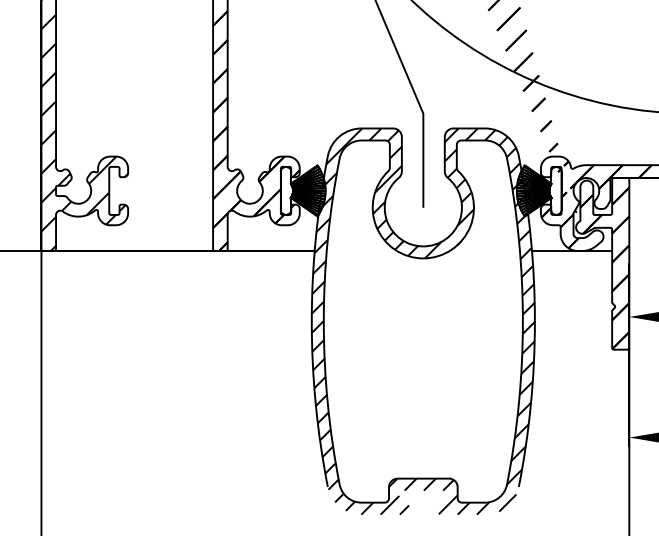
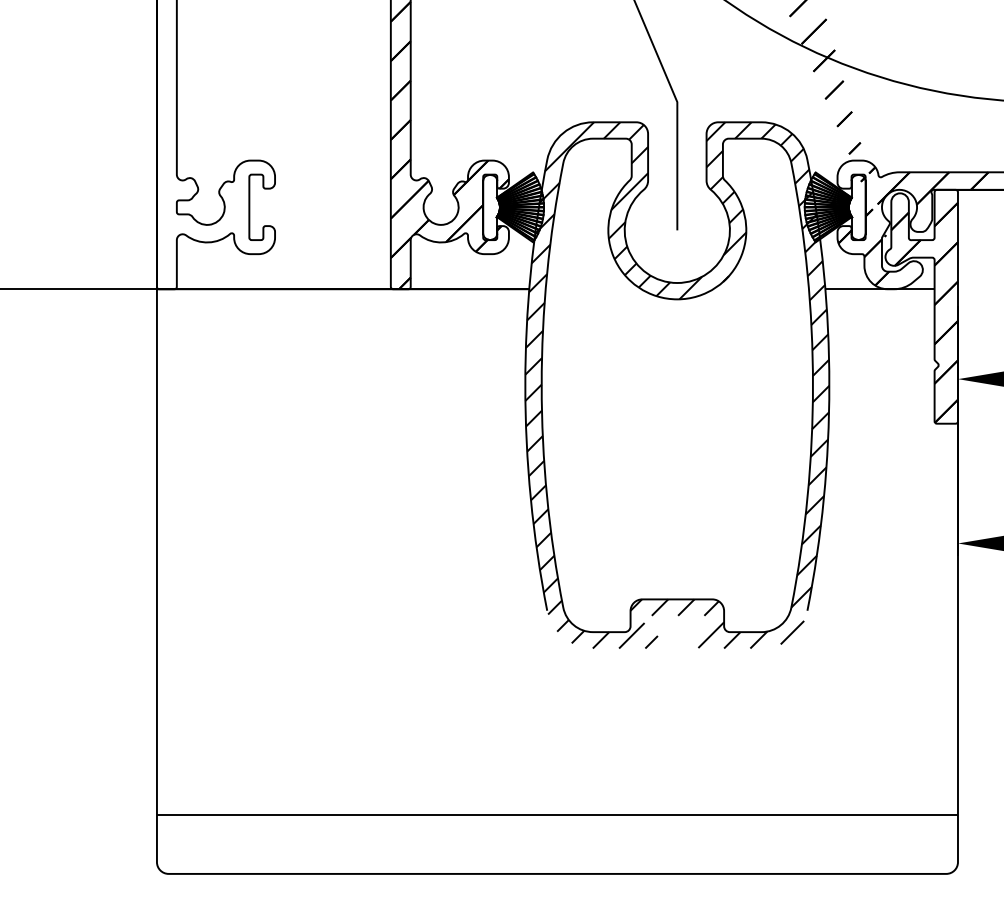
hatch: (84, 146) -> (215, 147), removed

